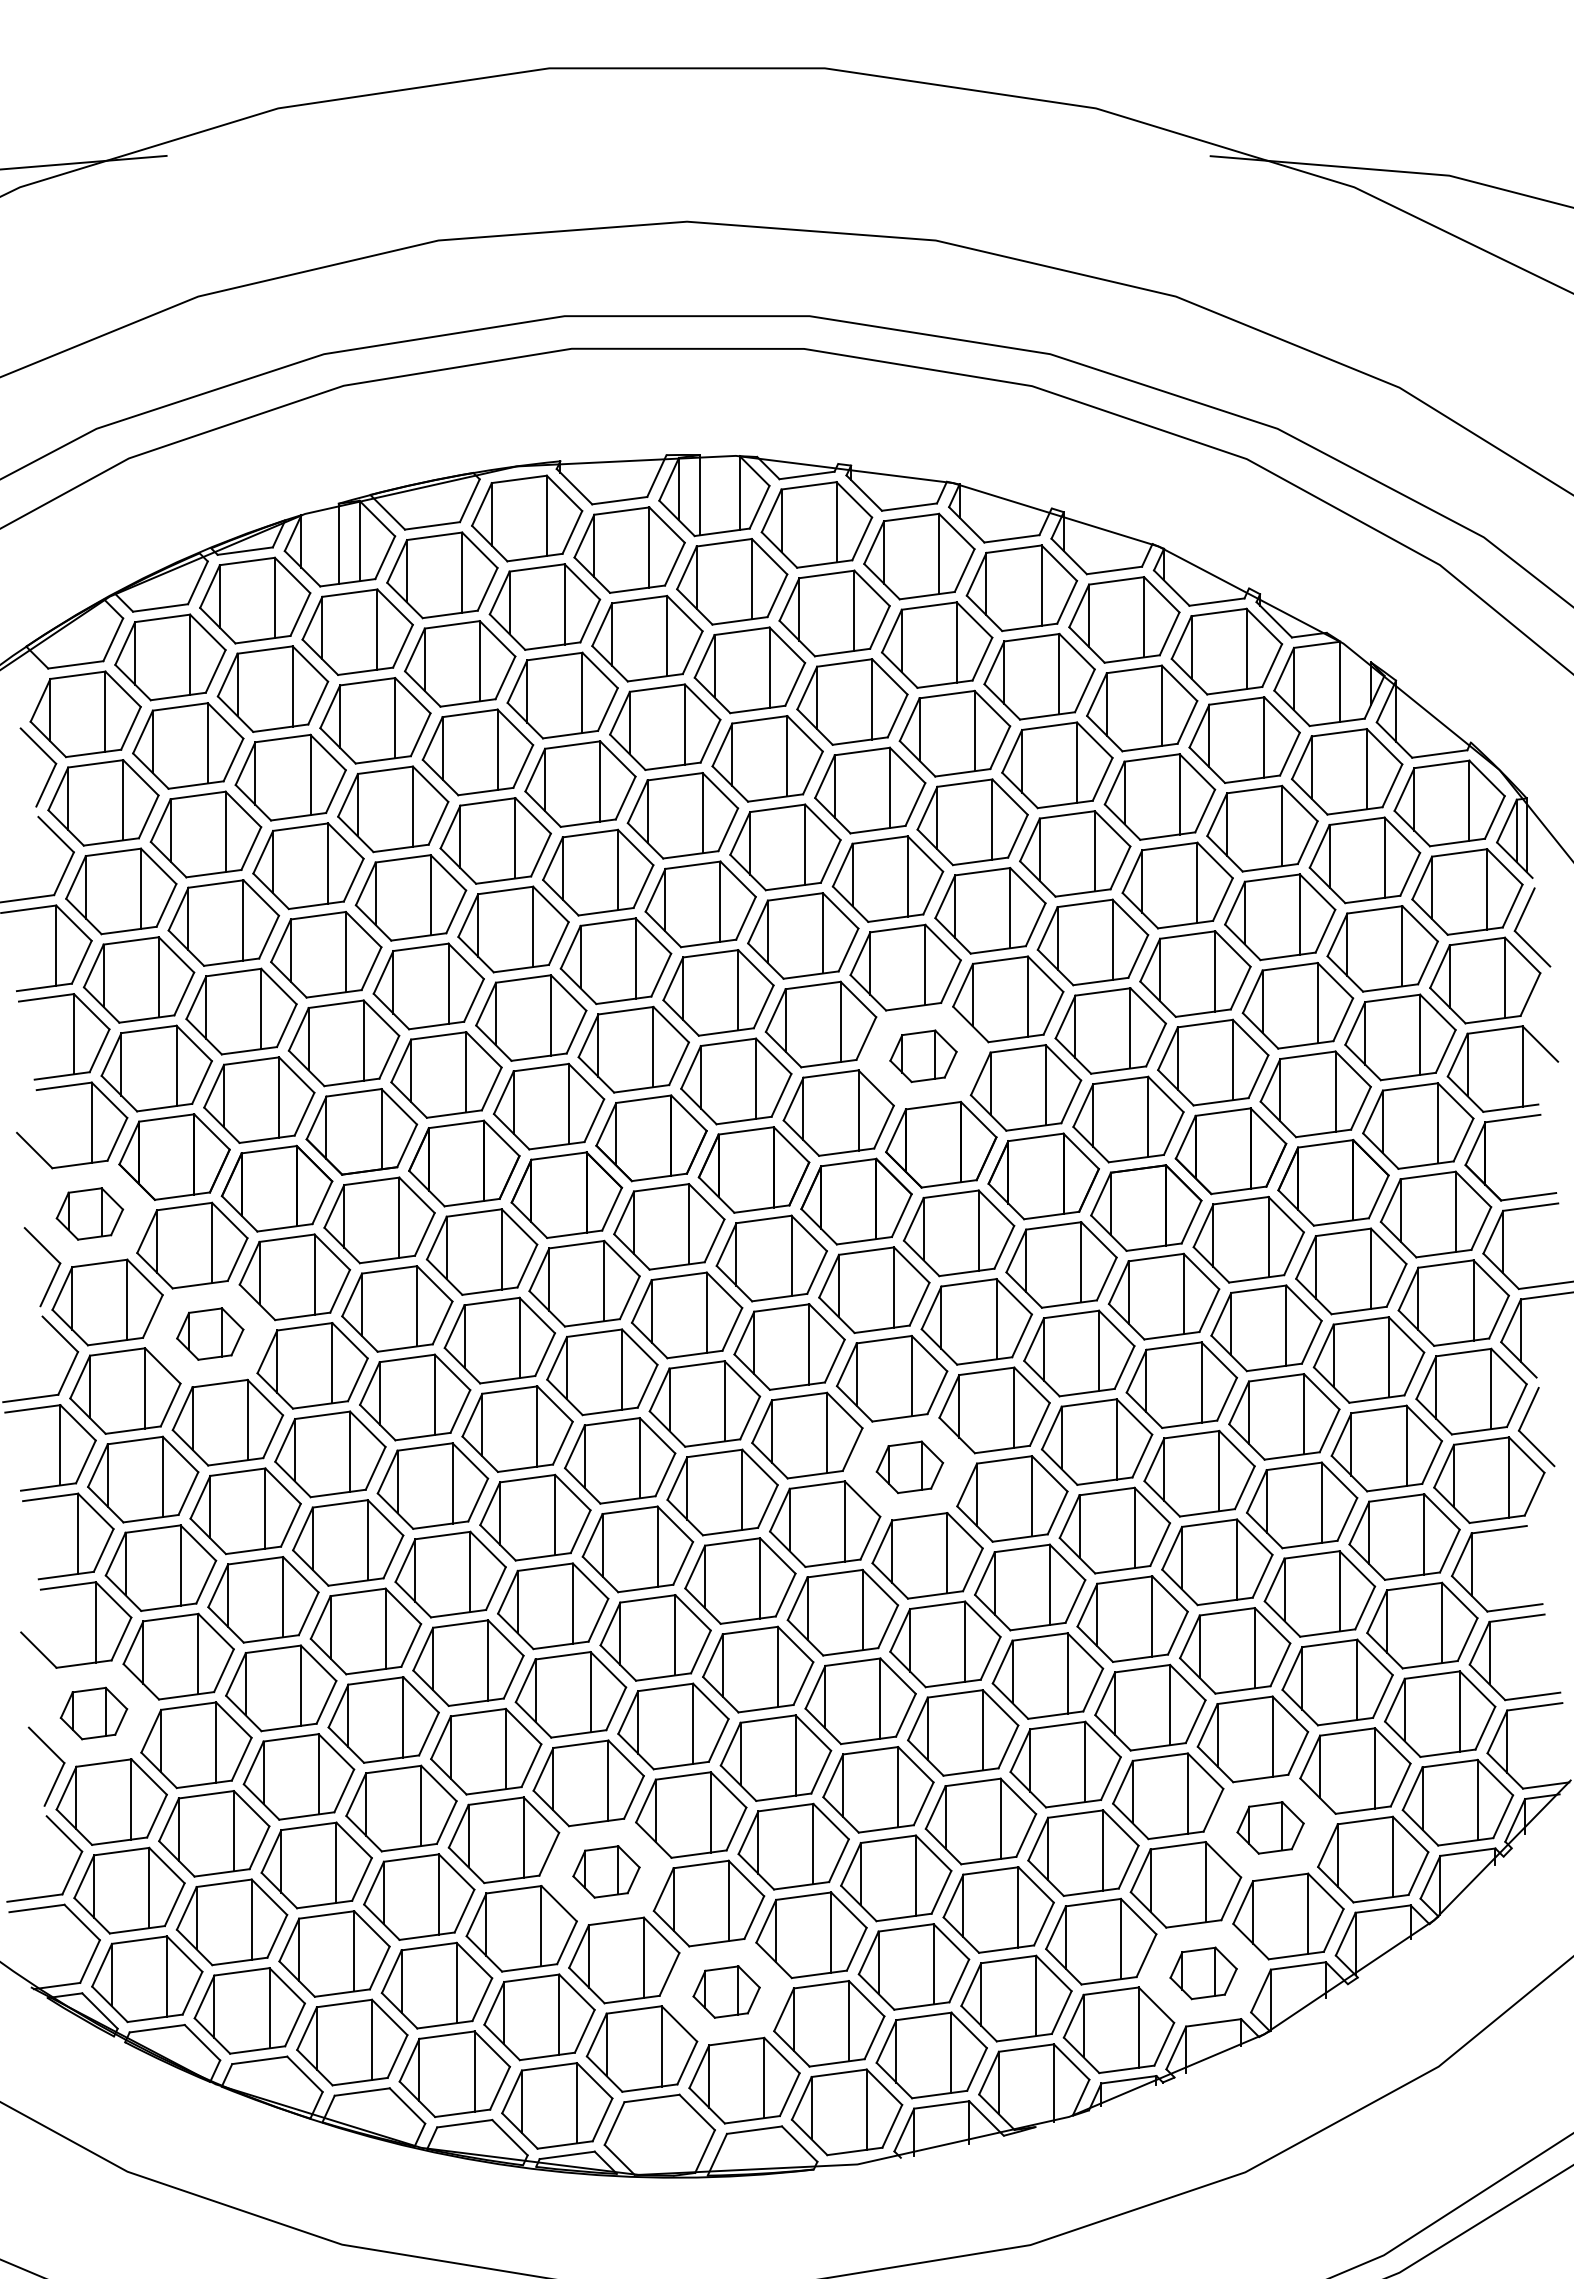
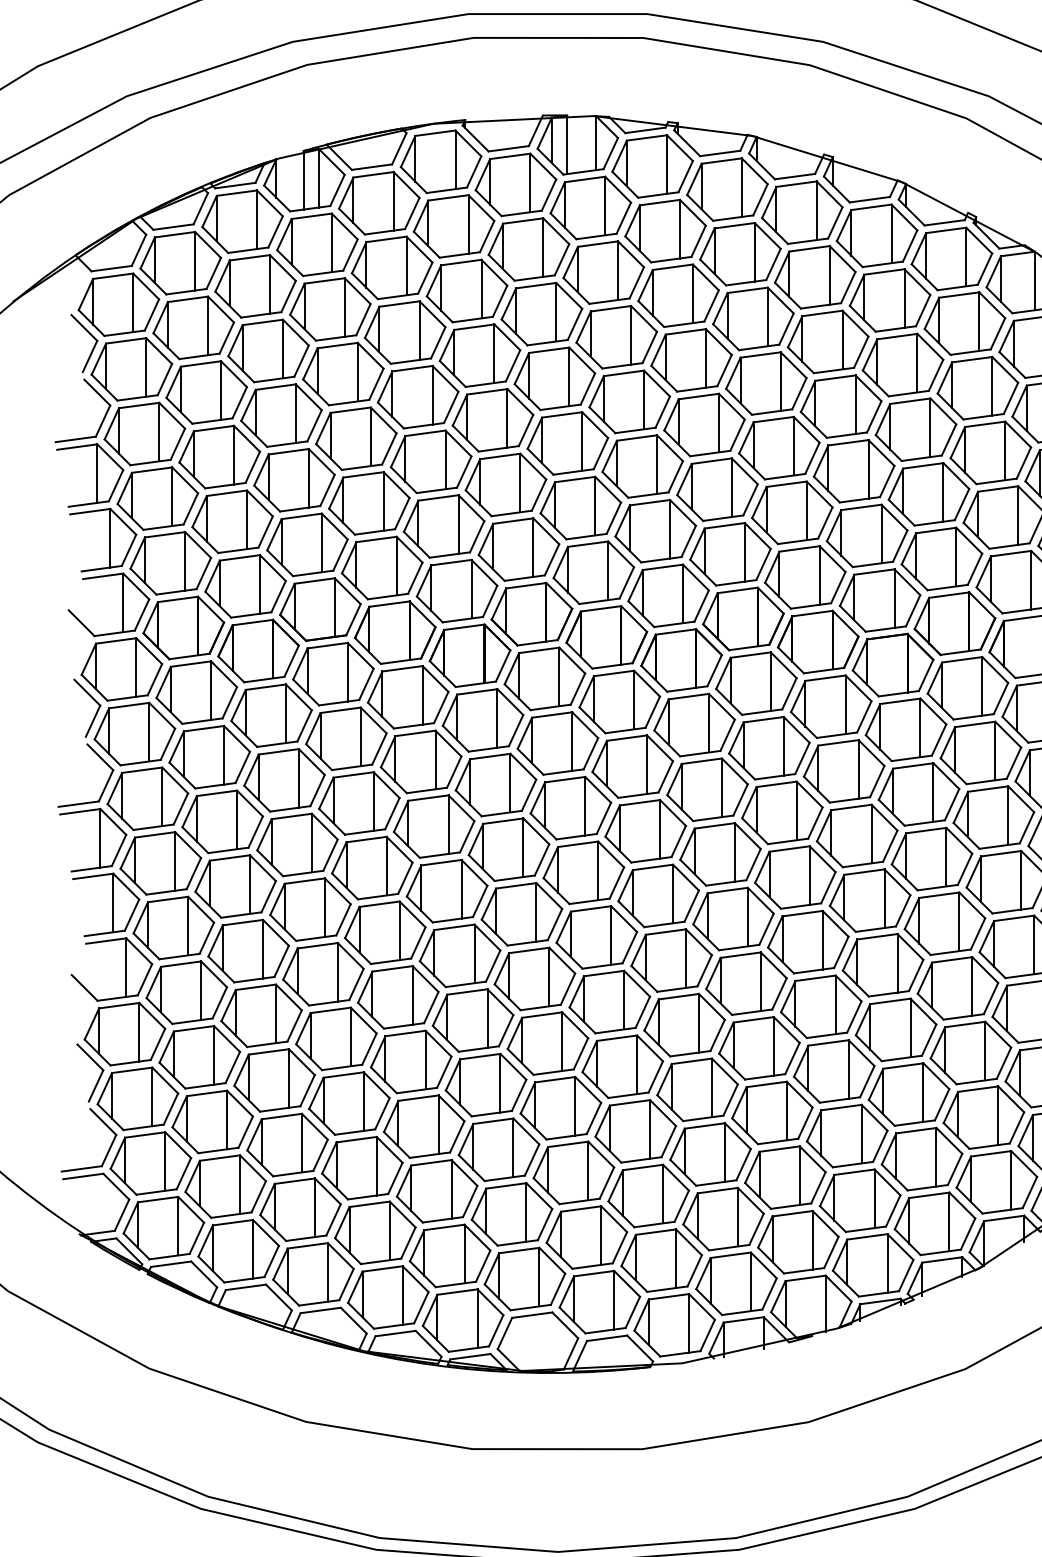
part: (923, 1056) -> (730, 554), size x1.67
part: (89, 1213) -> (121, 669), size x1.67
part: (210, 1333) -> (209, 756), size x1.67
part: (909, 1467) -> (720, 854), size x1.67
part: (93, 1713) -> (124, 1034), size x1.67
part: (1270, 1827) -> (983, 1117), size x1.67
part: (606, 1871) -> (499, 1149), size x1.67
part: (1203, 1973) -> (934, 1223), size x1.67
part: (726, 1991) -> (586, 1237), size x1.67

